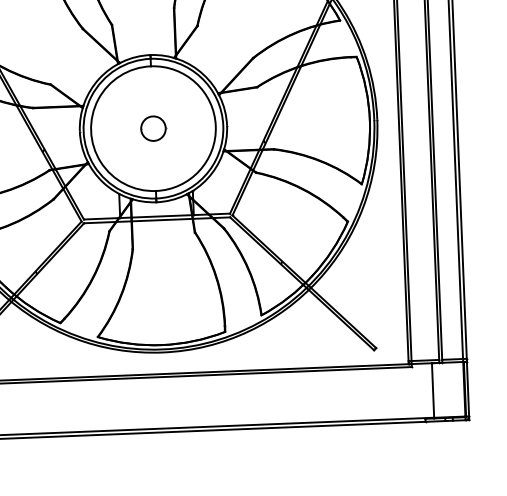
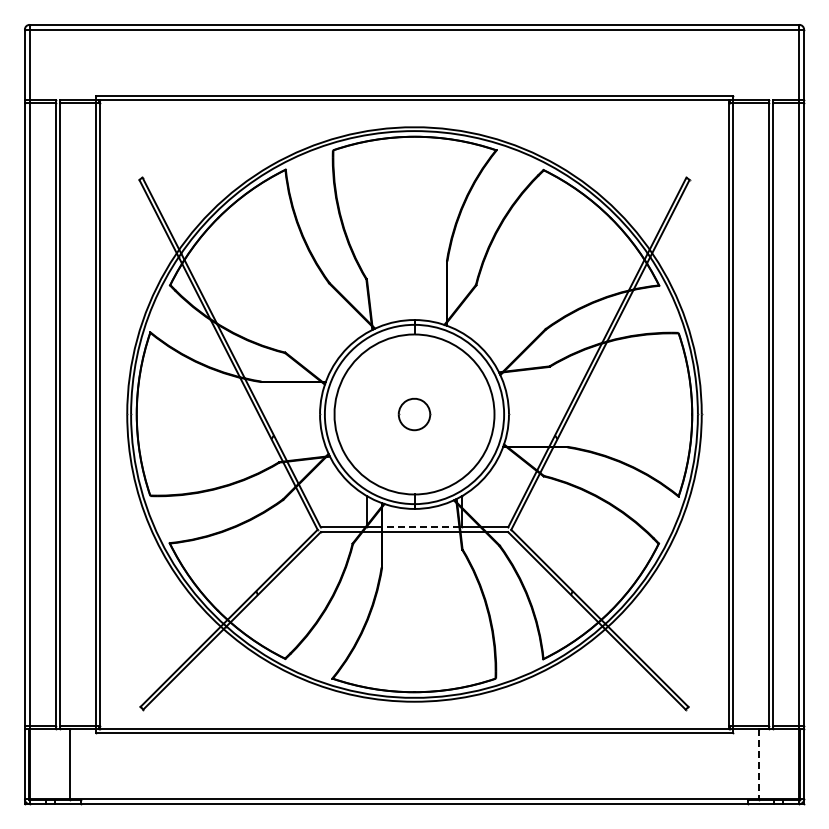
line: (161, 216) -> (420, 527), solid -> dashed
line: (433, 391) -> (759, 765), solid -> dashed

